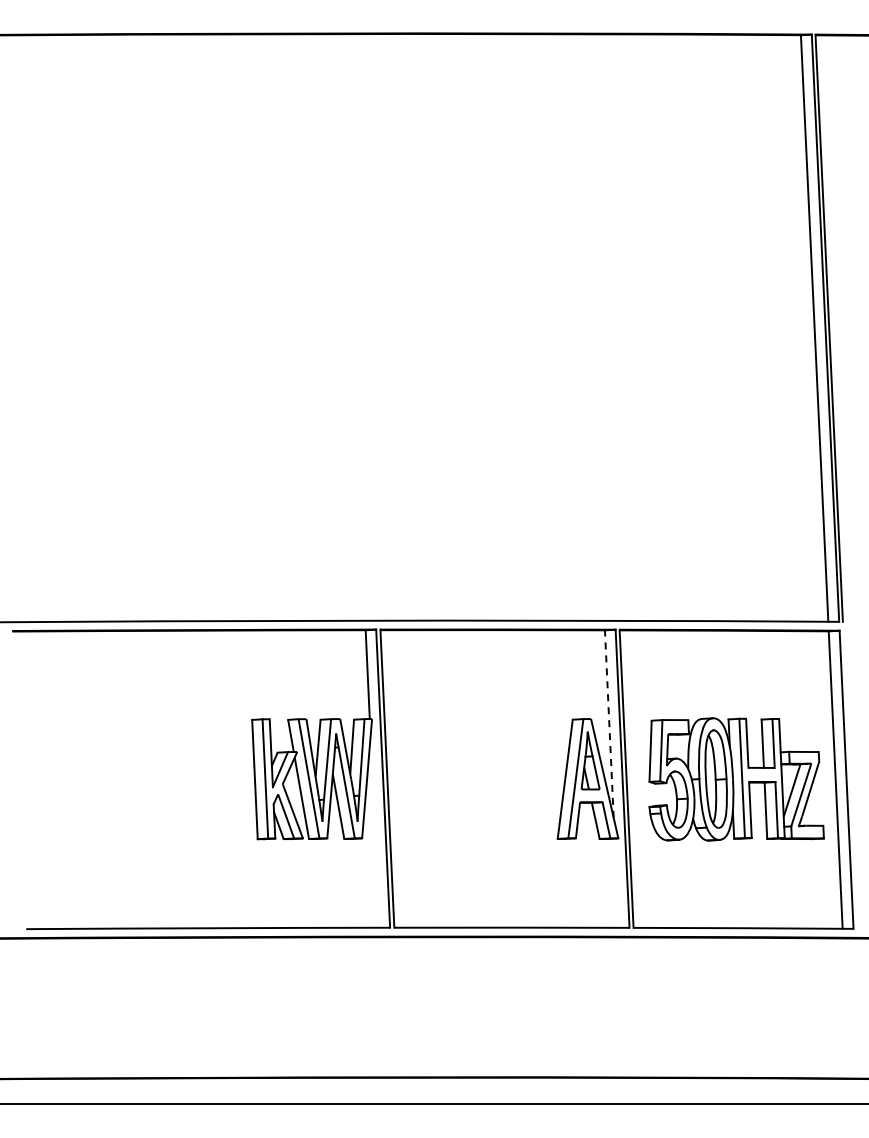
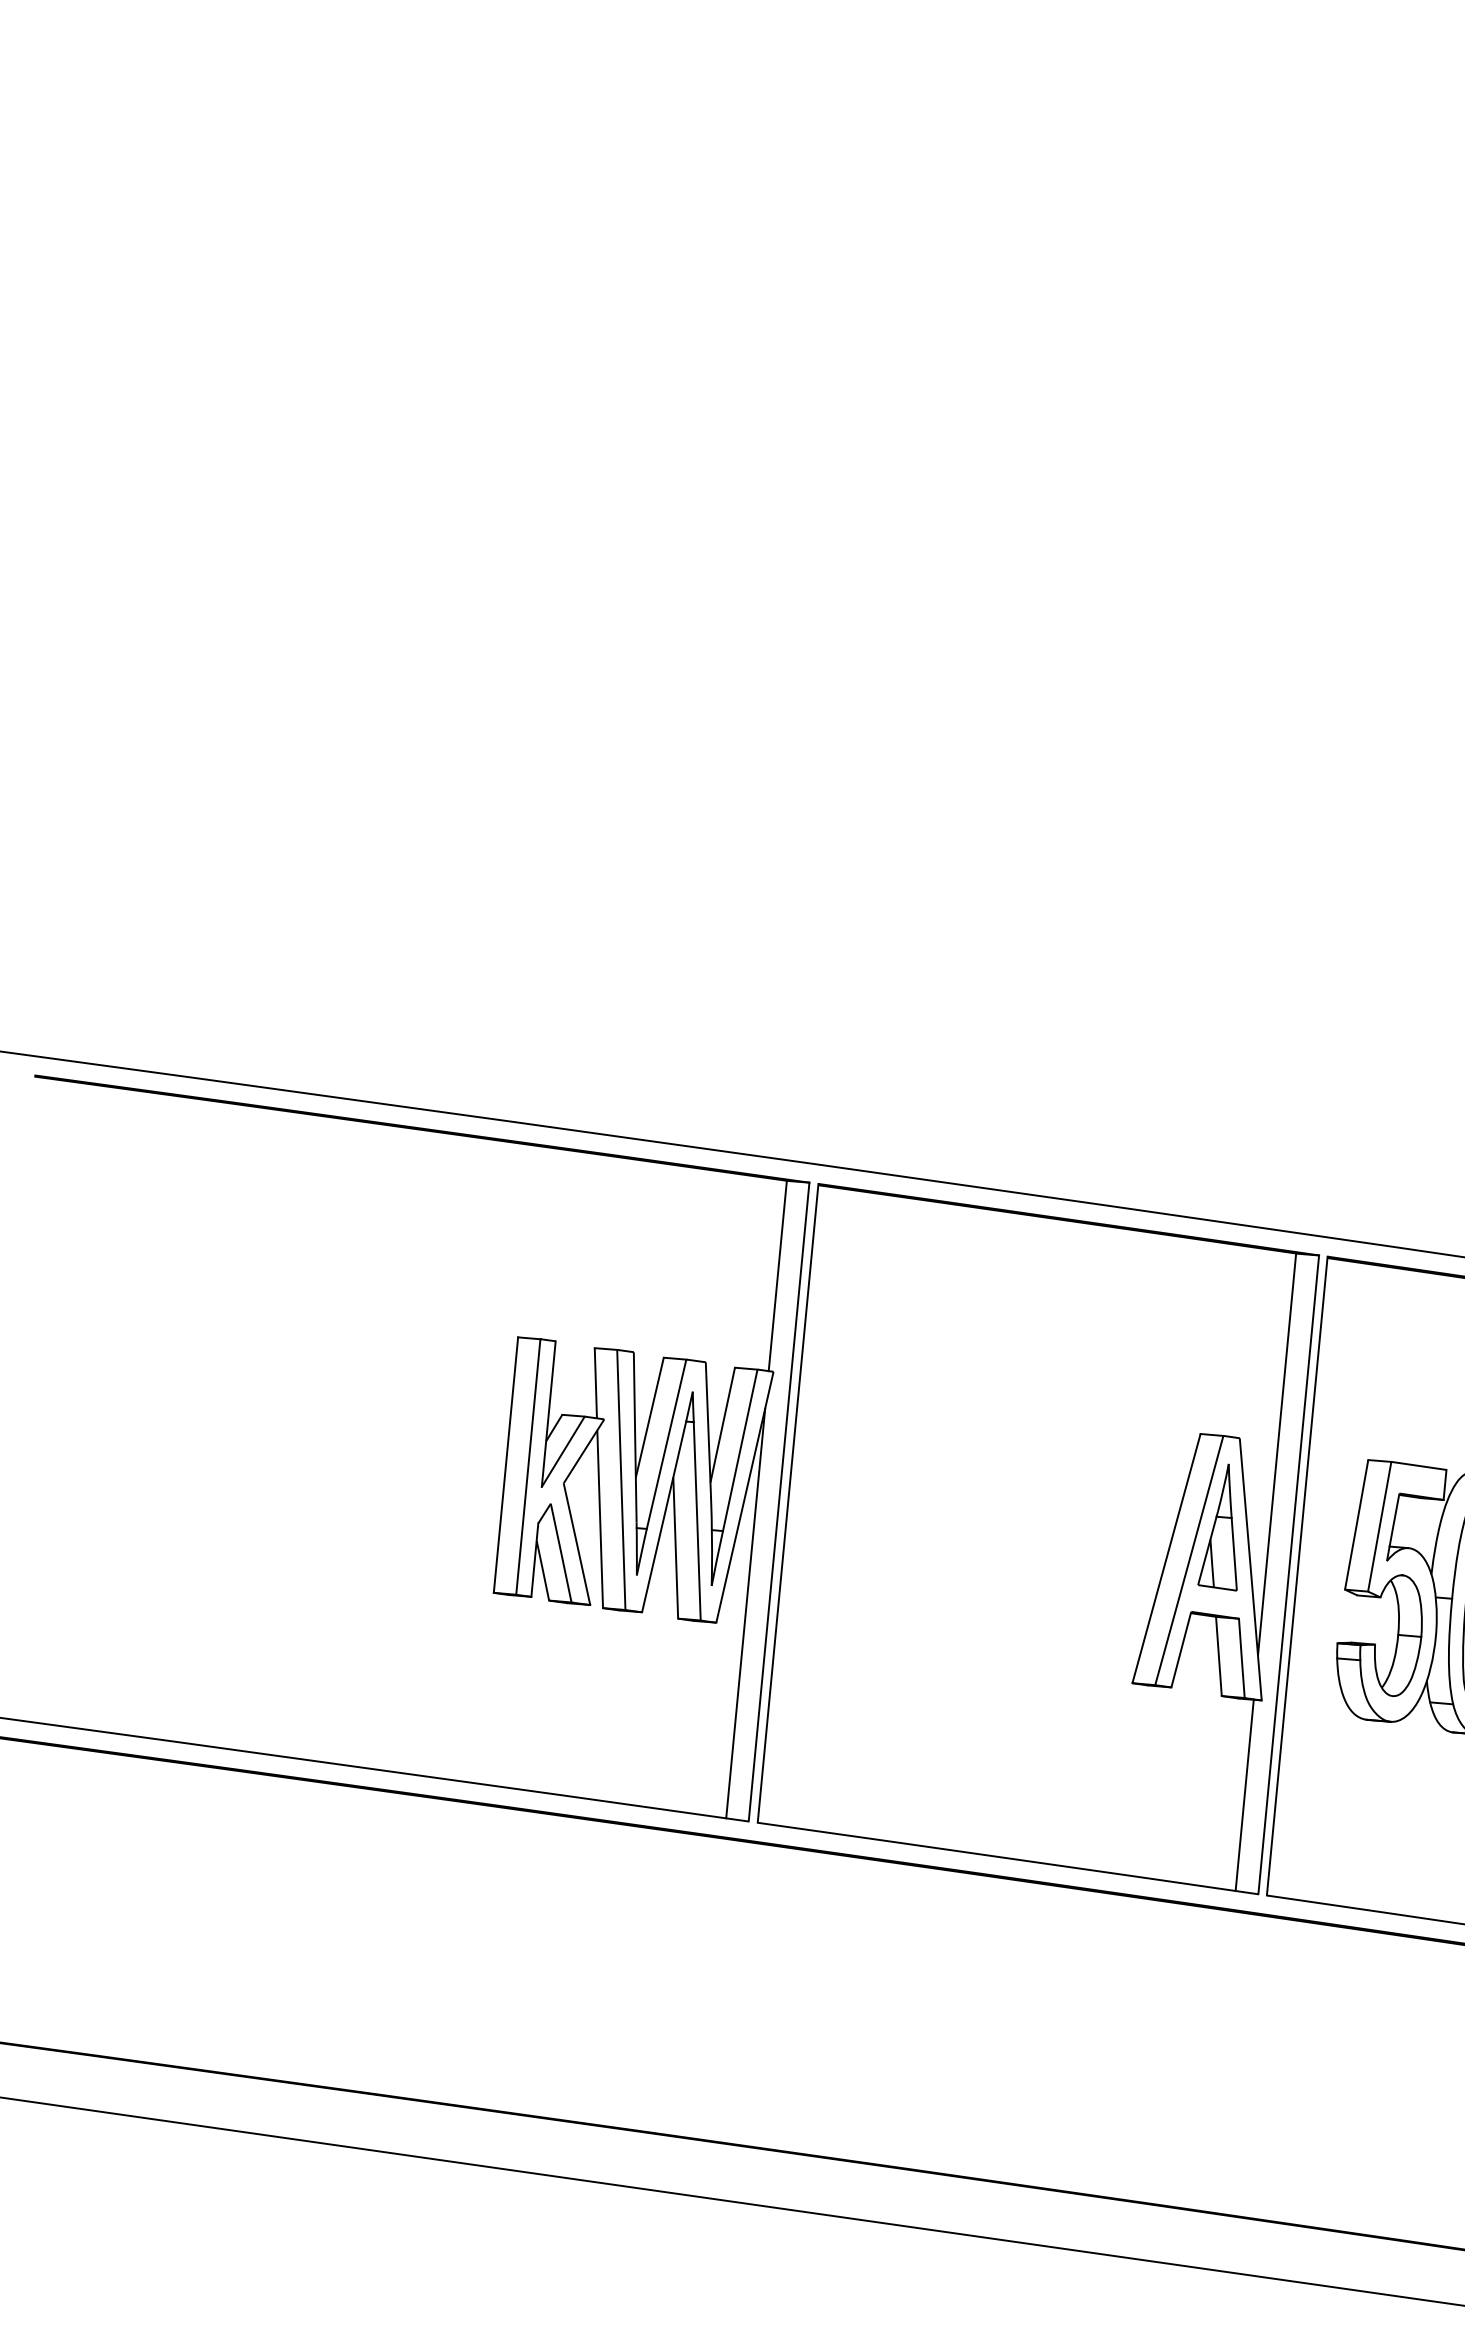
line: (609, 724) -> (1277, 1455), dashed -> solid
line: (374, 831) -> (744, 1611), added
line: (616, 882) -> (1244, 1793), added

